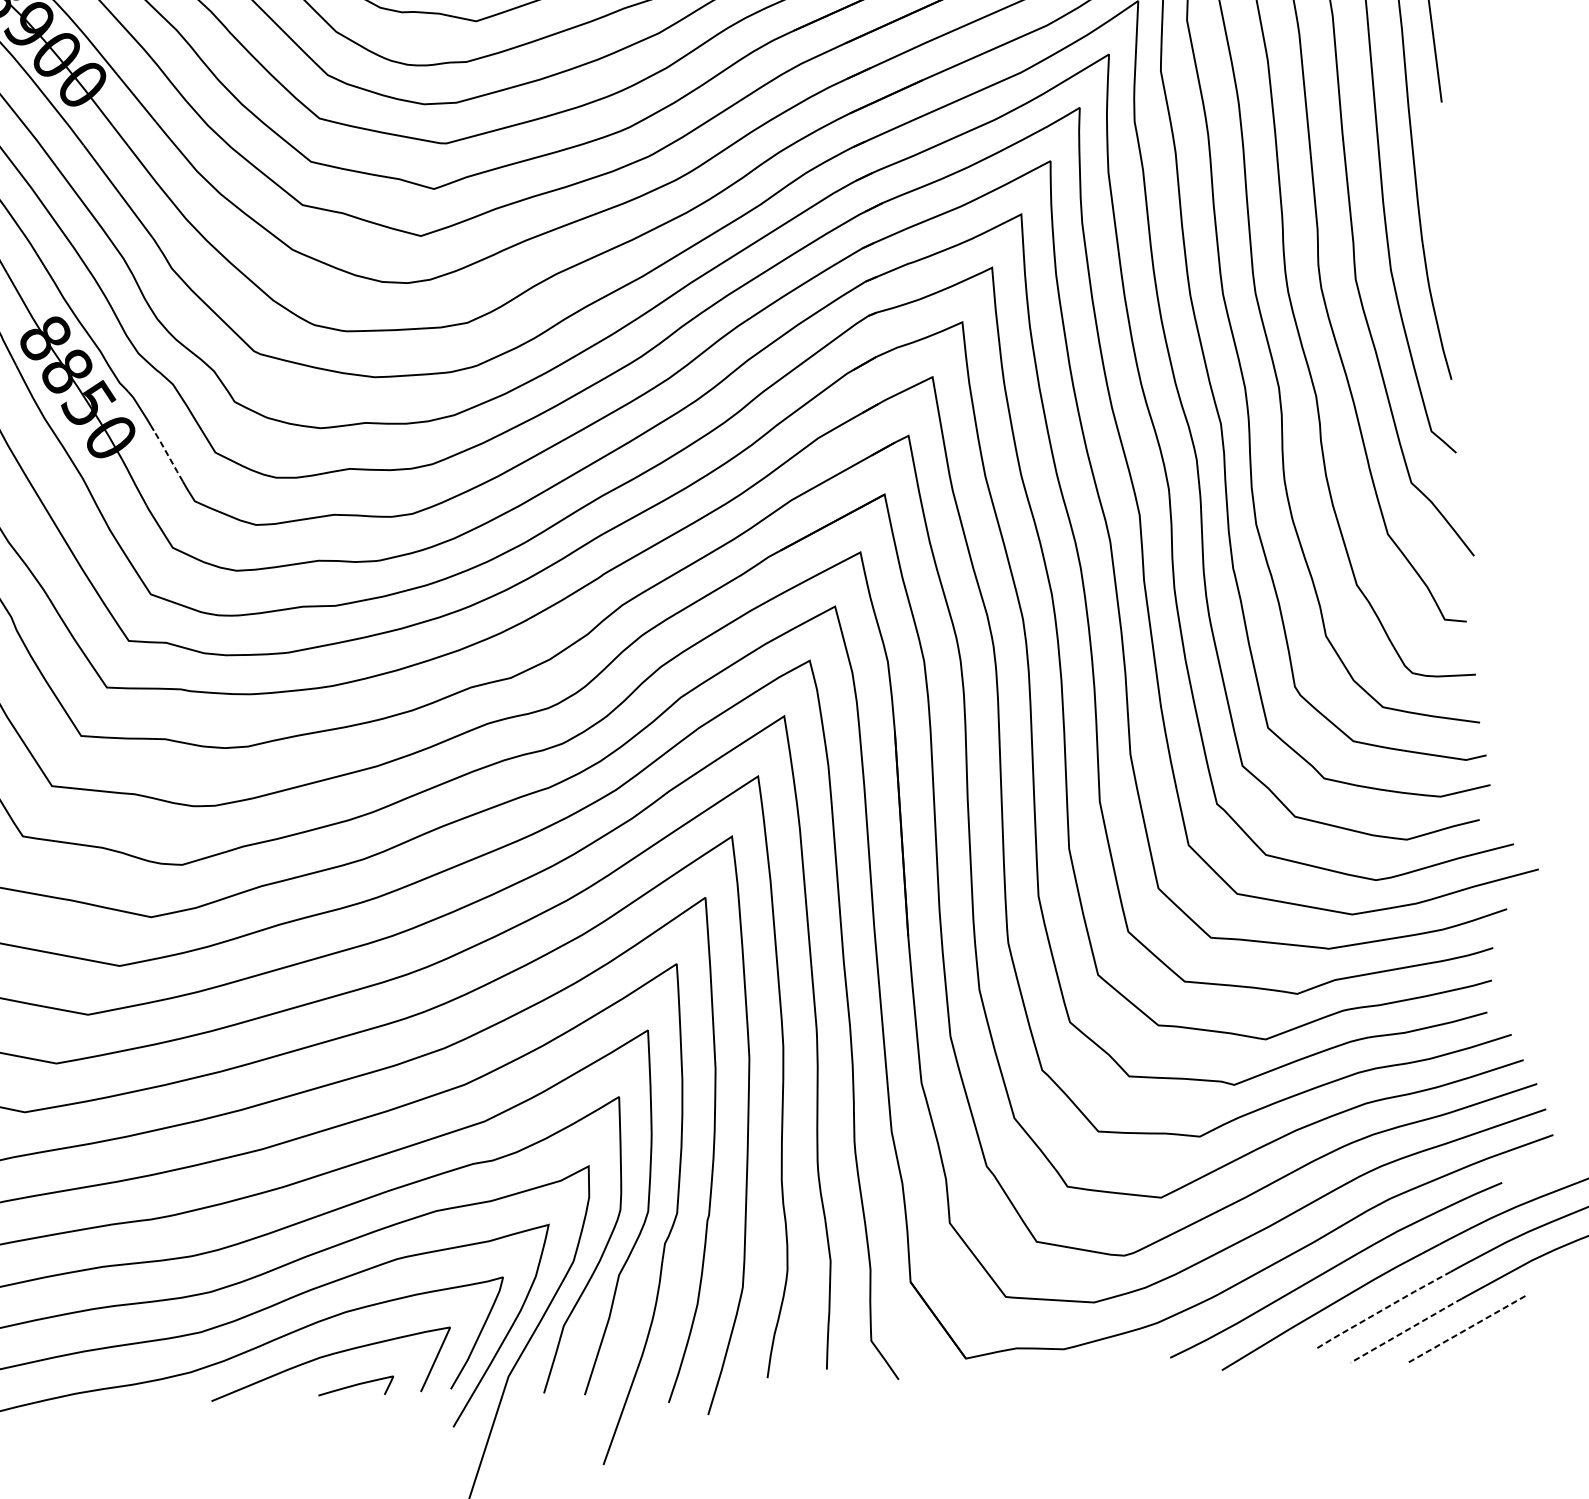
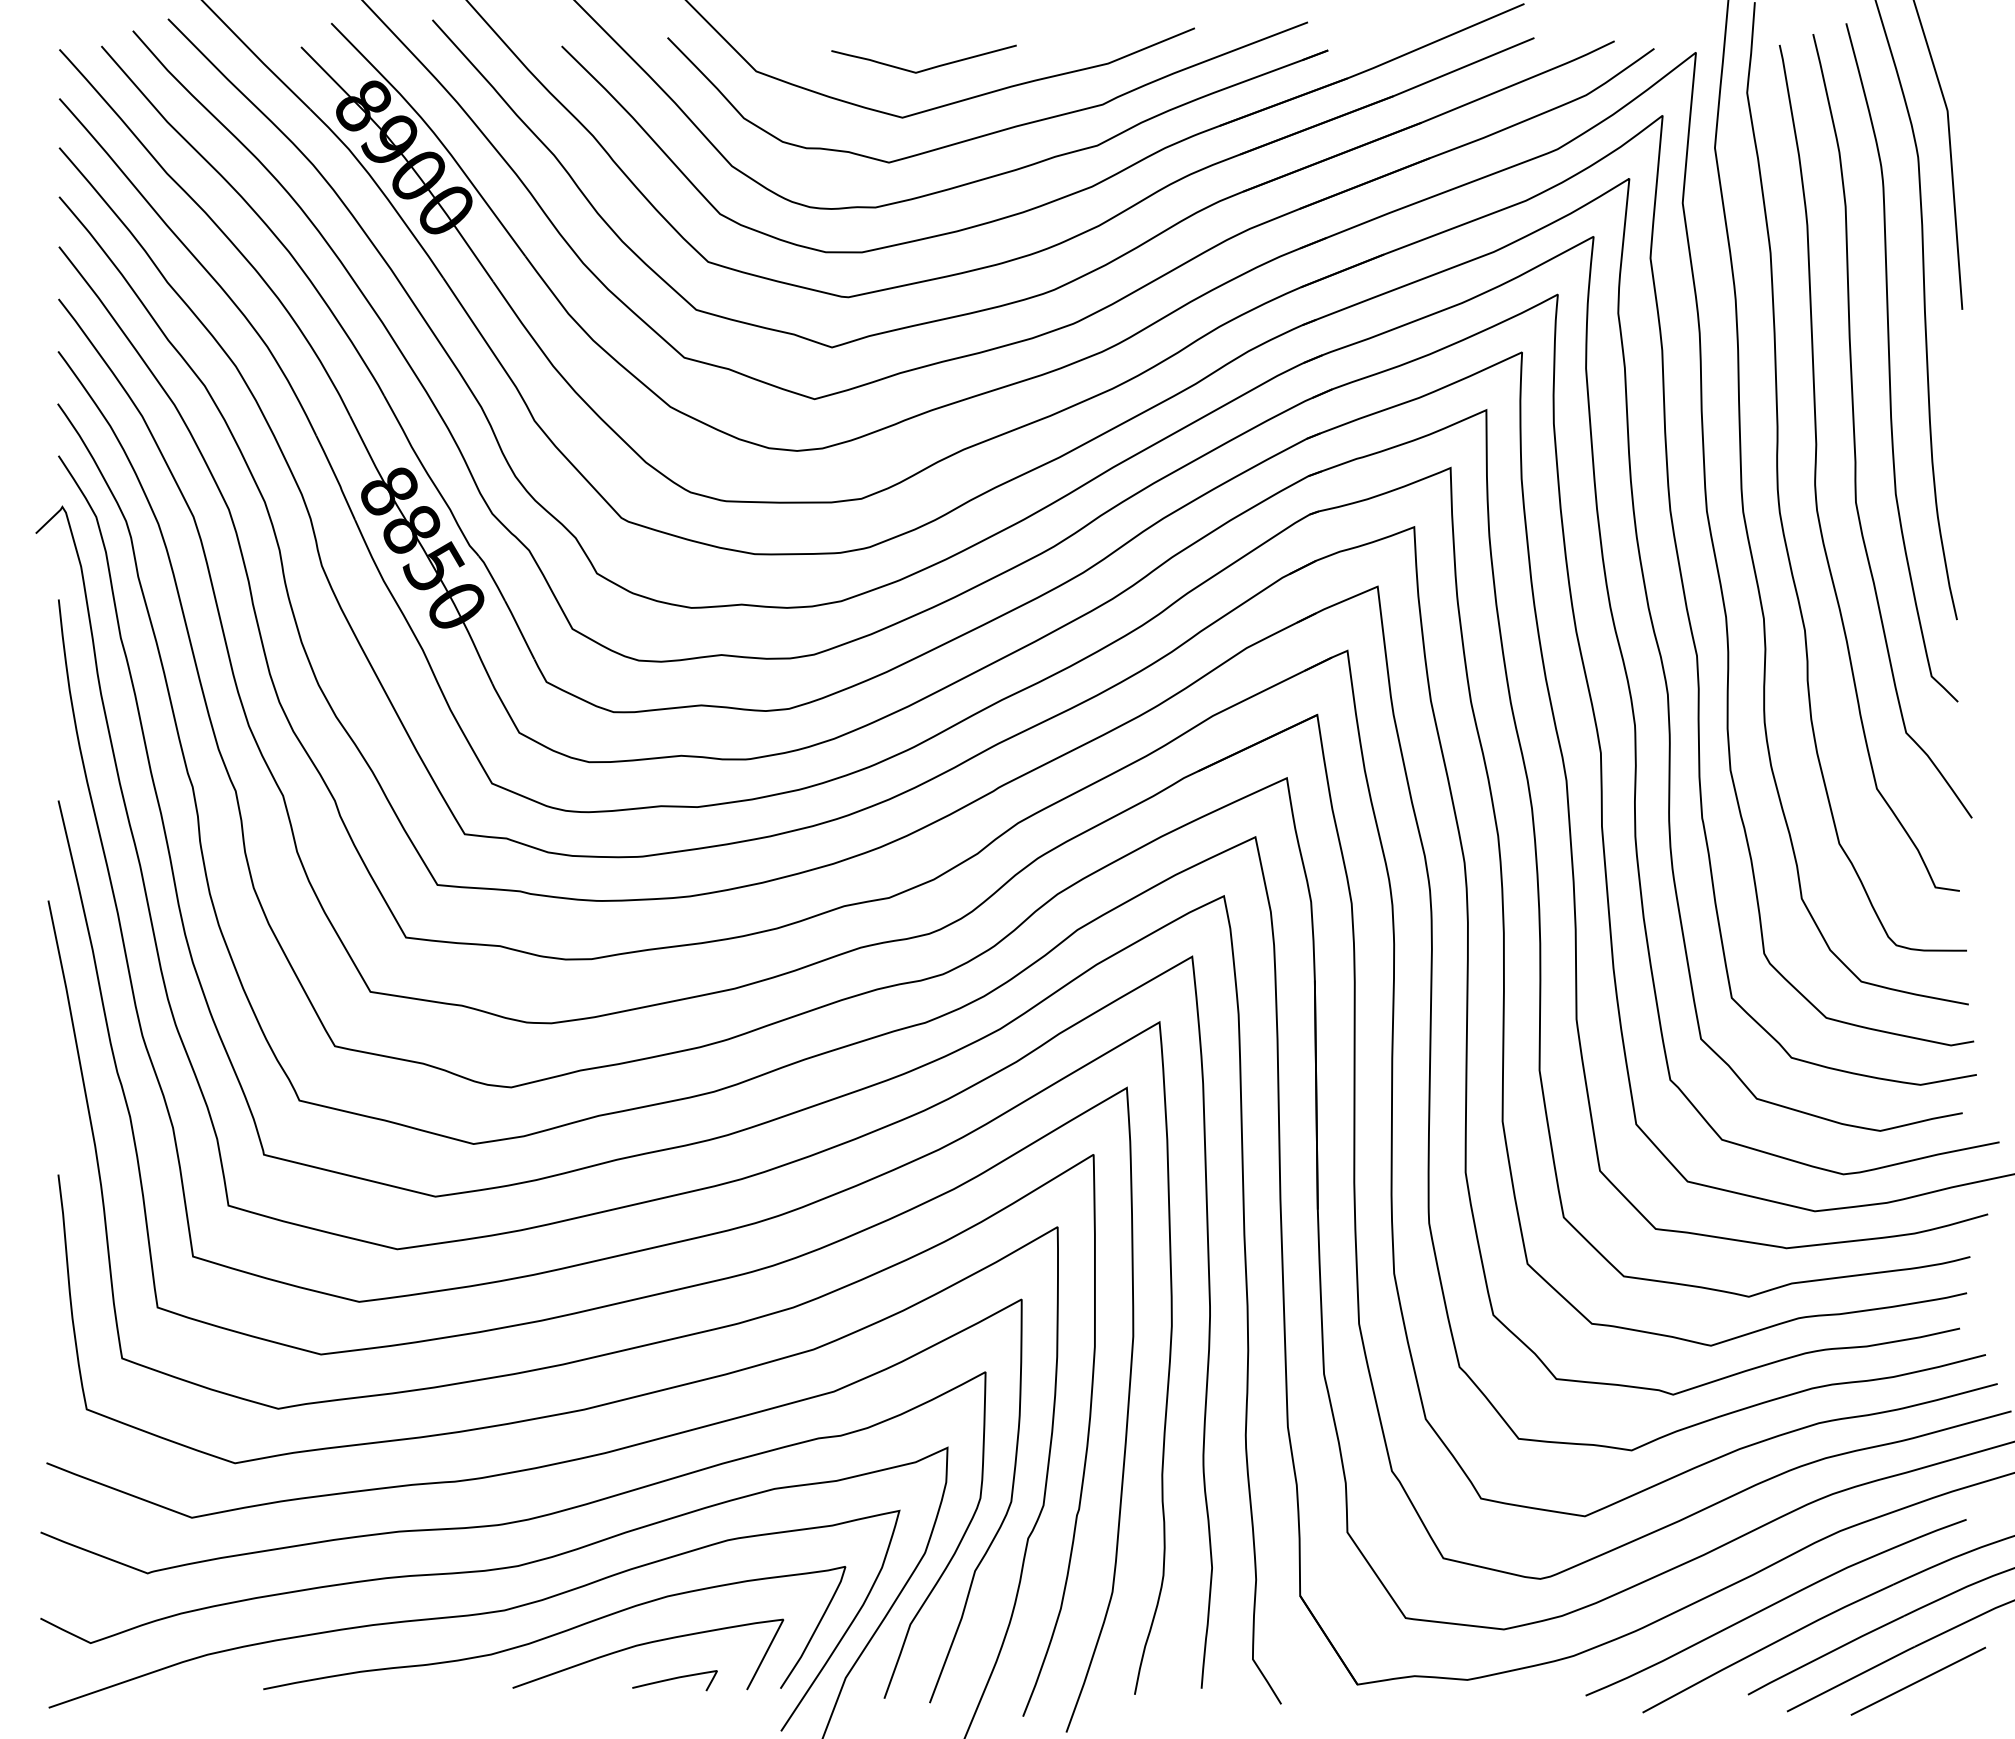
line: (168, 456) -> (519, 630), dashed -> solid
line: (1382, 1309) -> (1825, 1654), dashed -> solid
line: (1466, 1329) -> (1918, 1681), dashed -> solid
line: (1405, 1330) -> (1850, 1679), dashed -> solid

